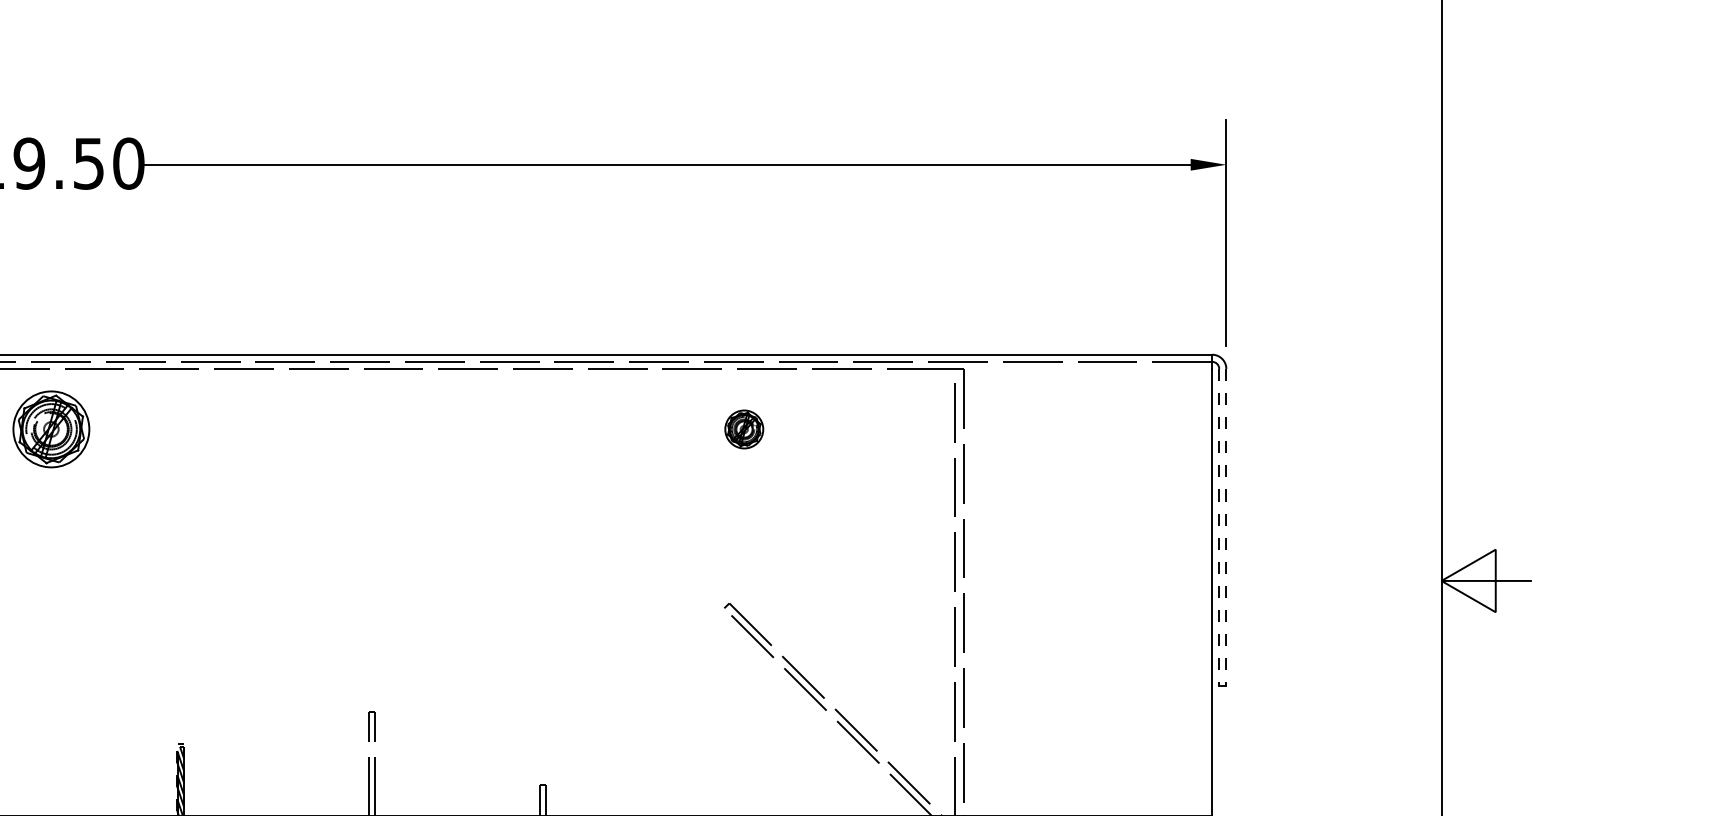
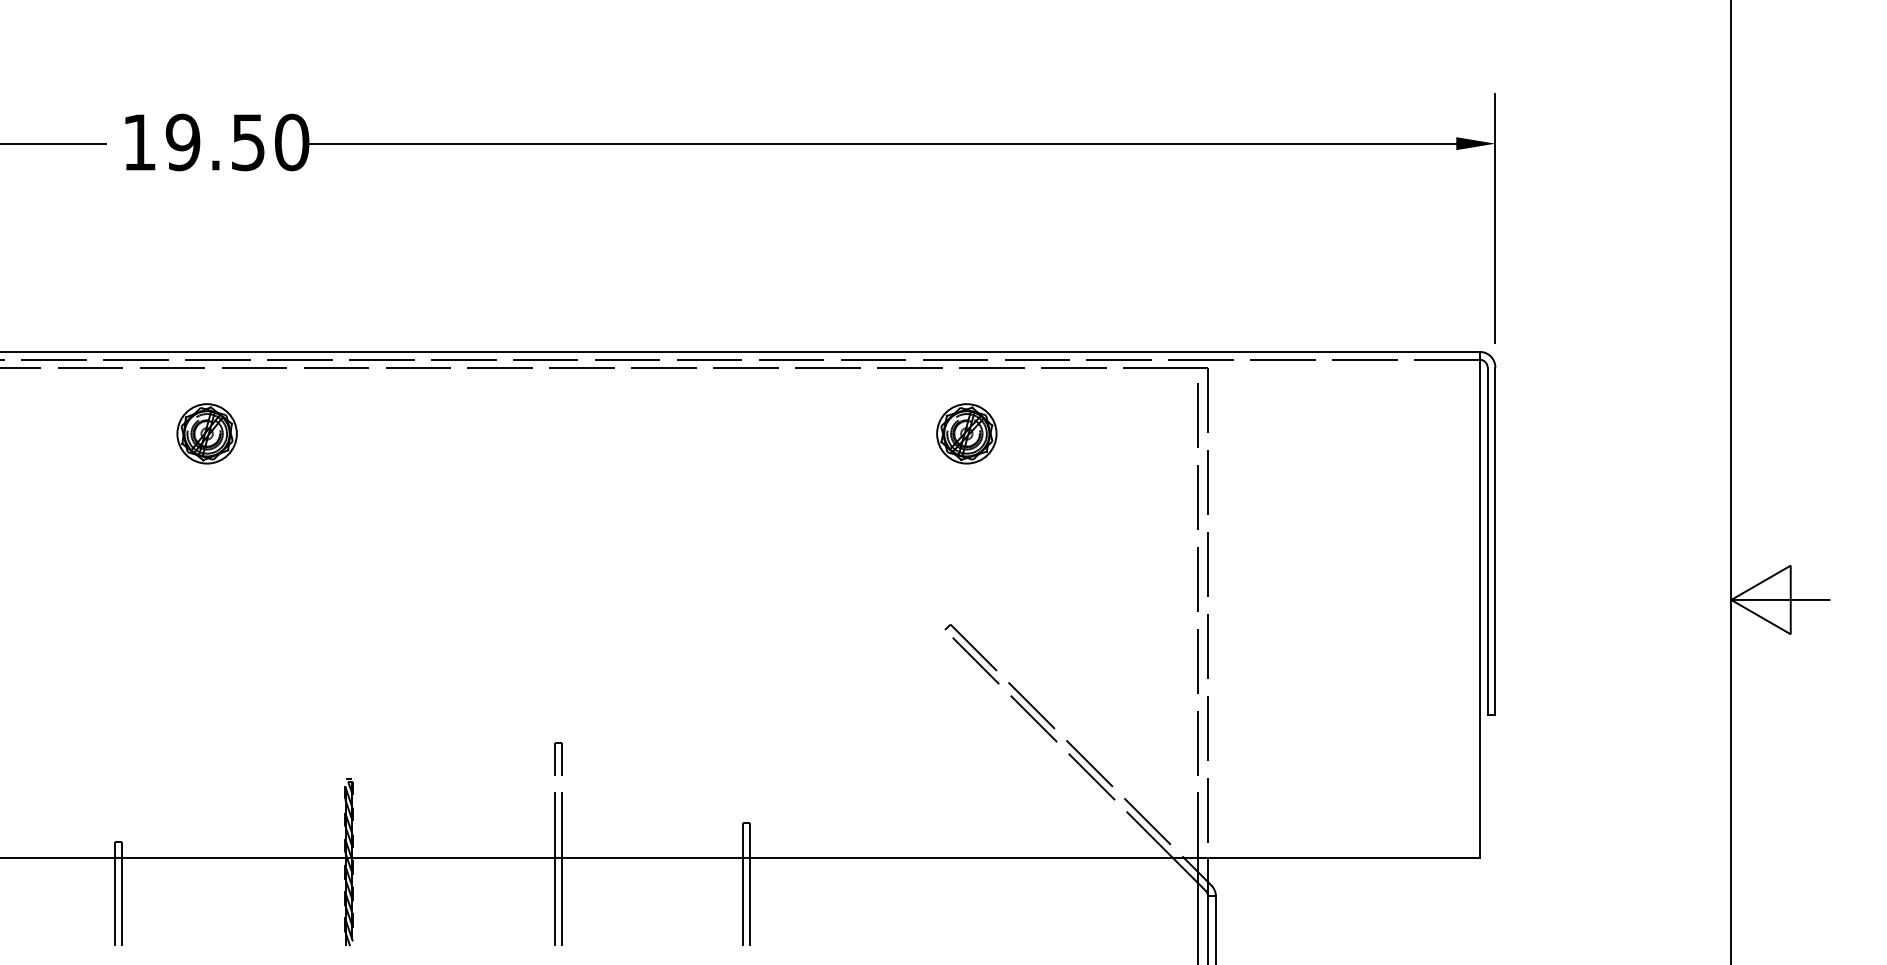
part: (50, 429) -> (206, 433), size x0.71
part: (743, 429) -> (966, 433), size x1.43
line: (1219, 527) -> (1487, 541), dashed -> solid
line: (1226, 527) -> (1495, 541), dashed -> solid

